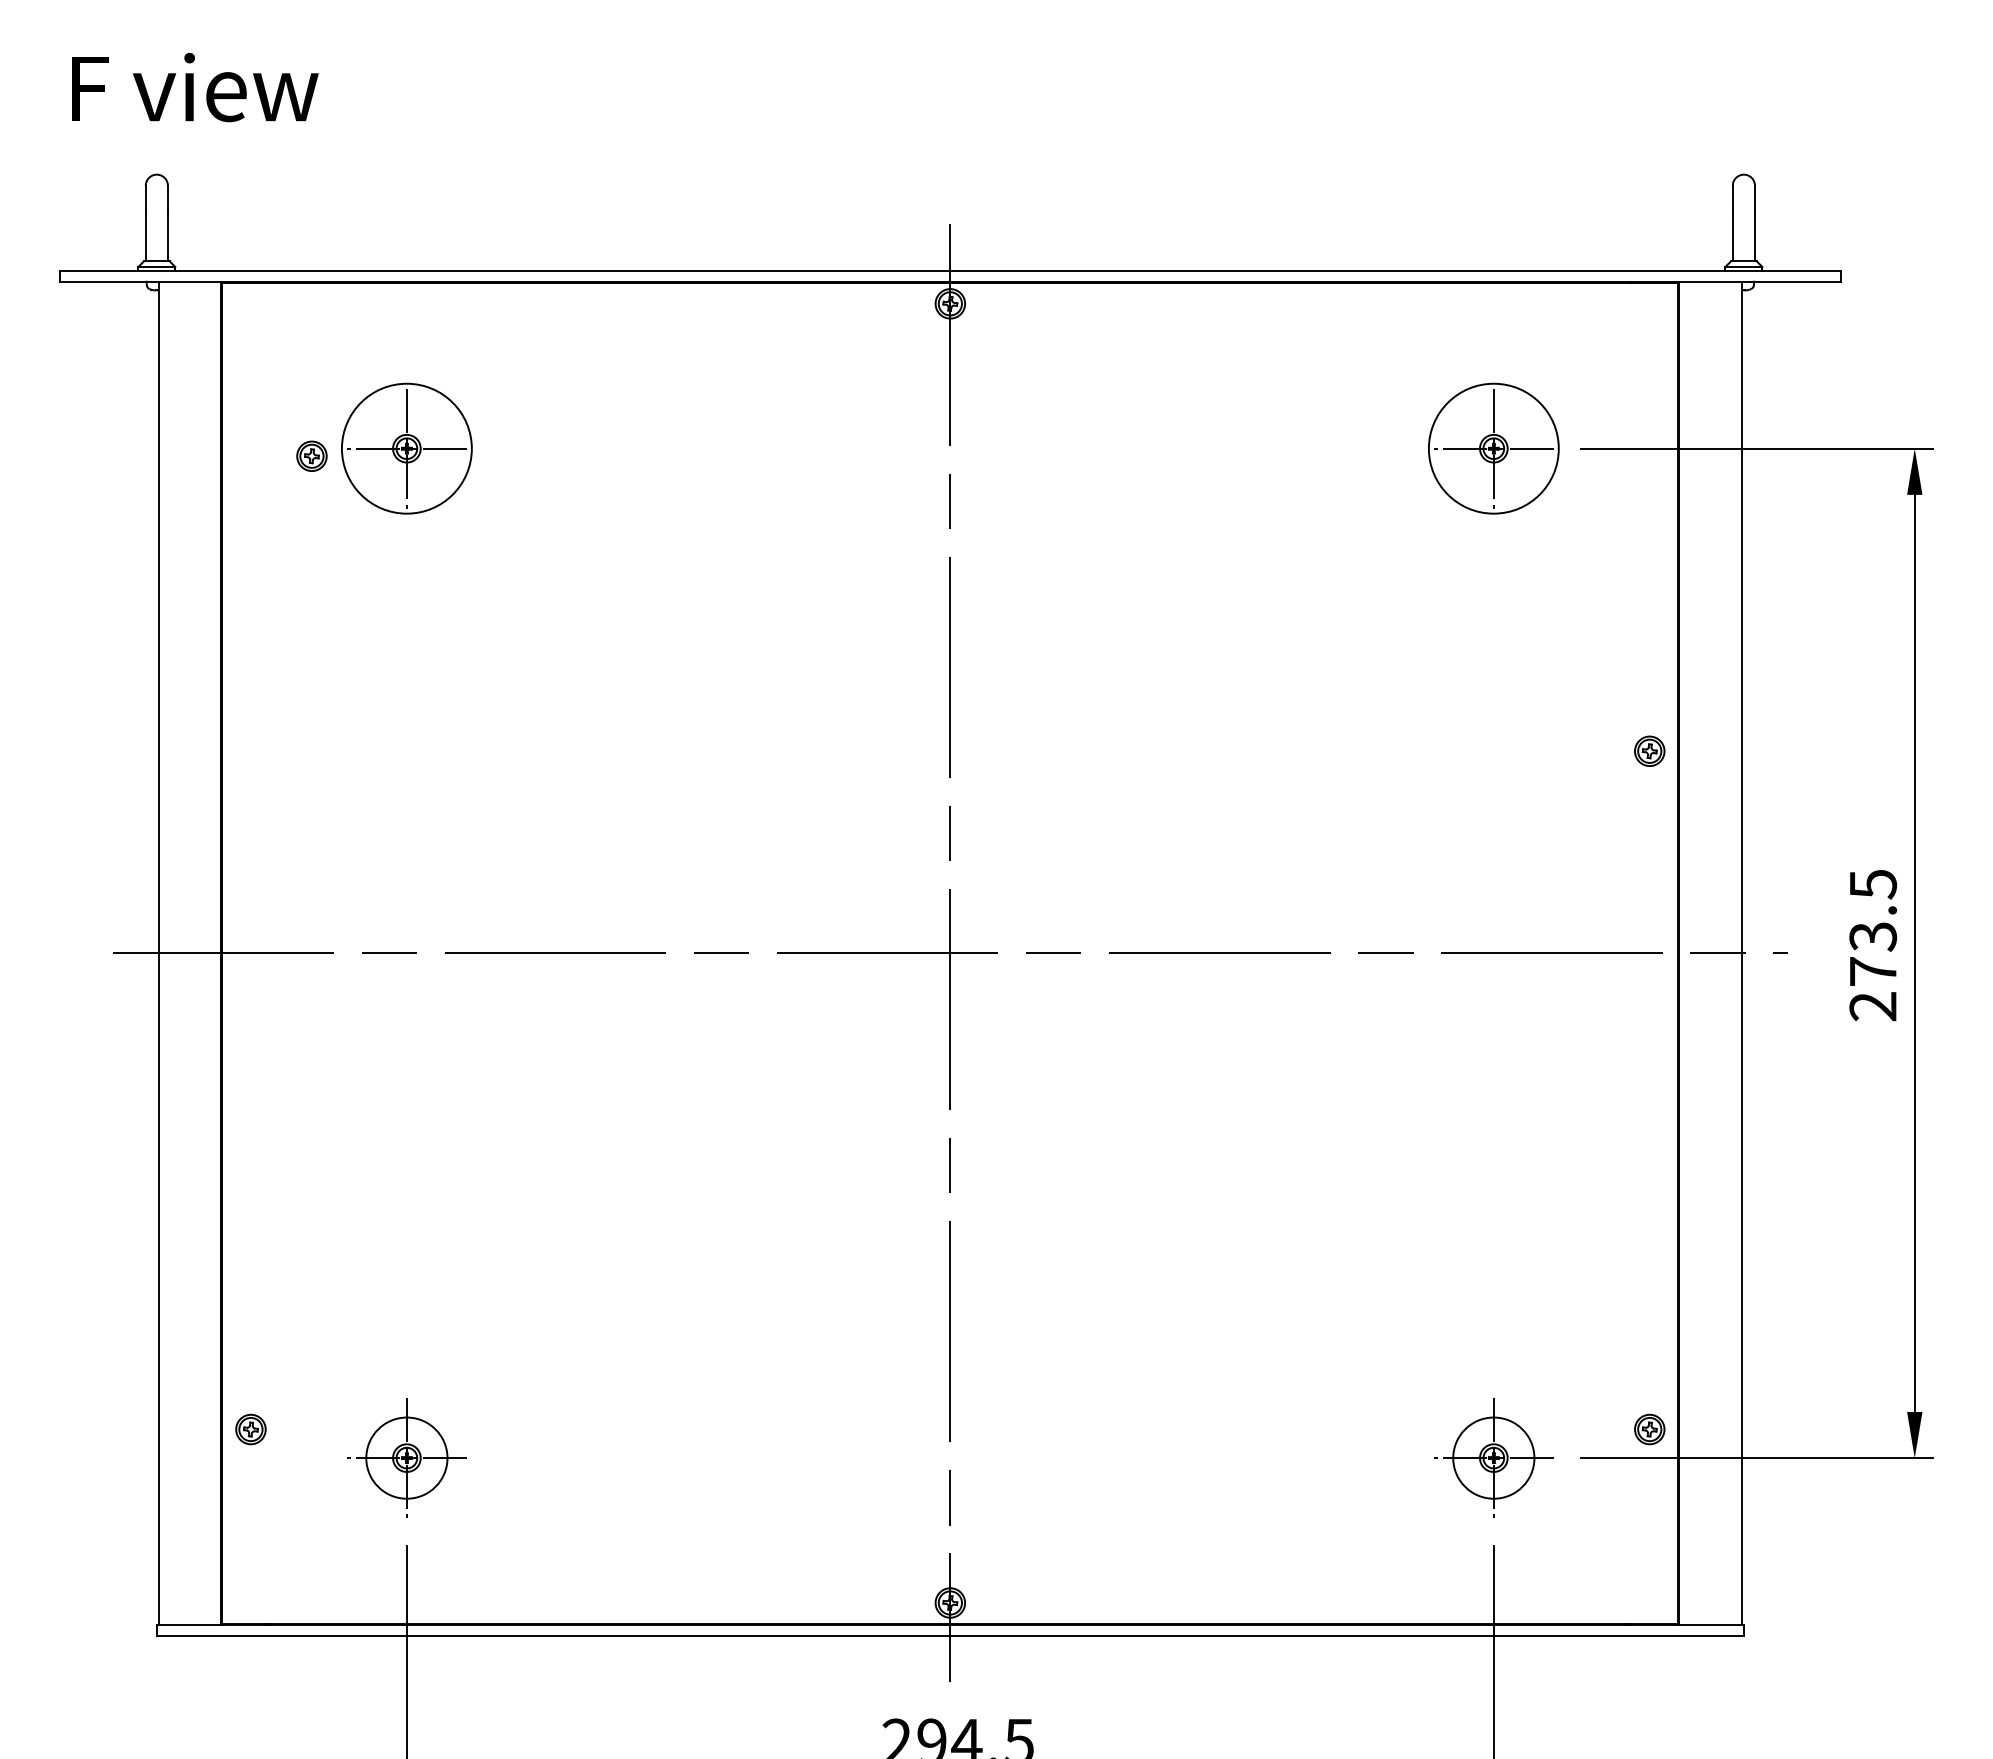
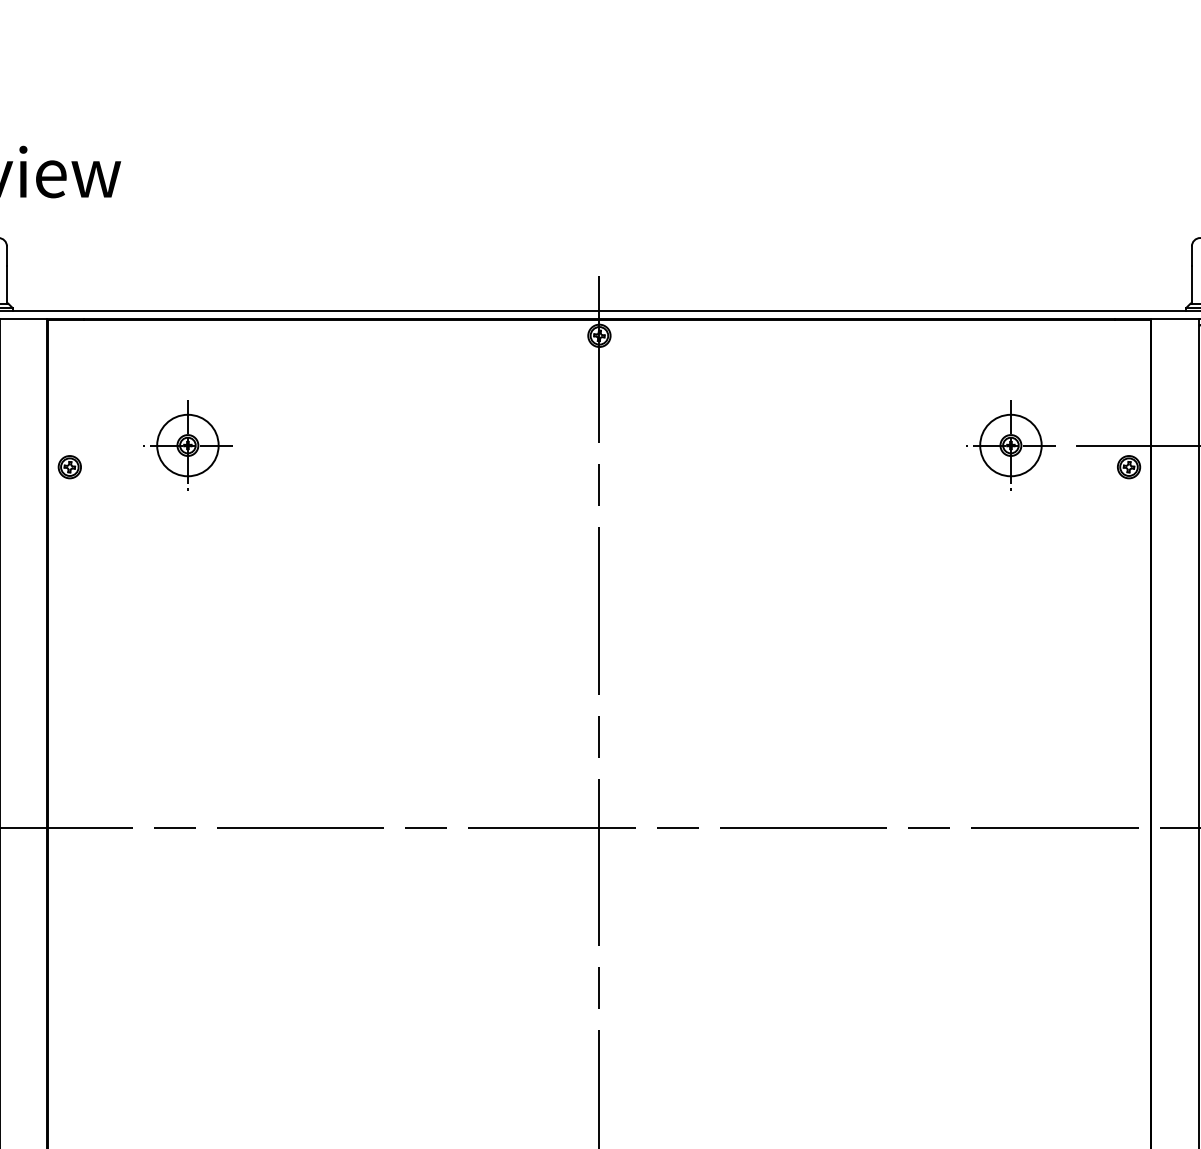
circle: (406, 448) -> (187, 445), size x0.62
circle: (1493, 448) -> (1010, 445), size x0.62
part: (311, 455) -> (69, 466), moved
part: (1649, 750) -> (1128, 466), moved

